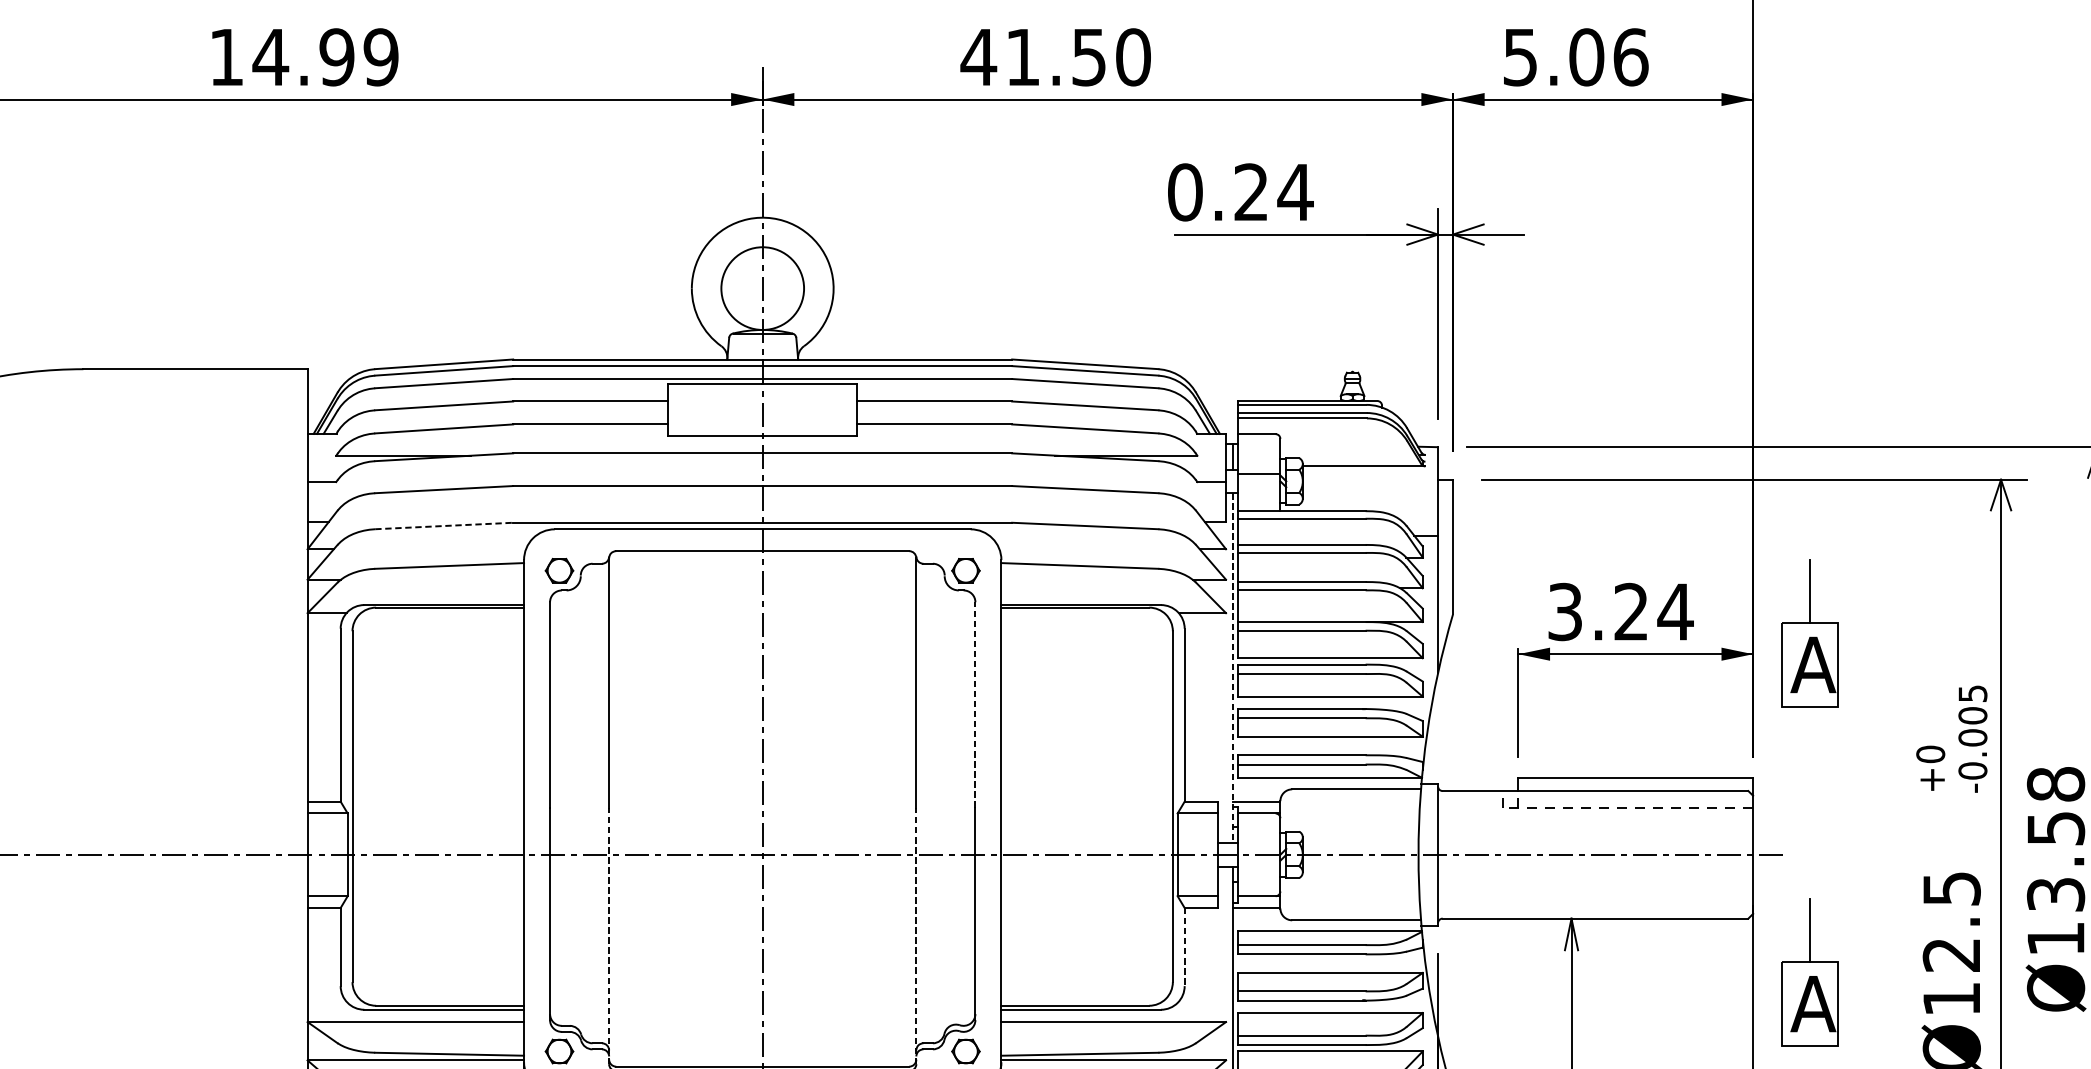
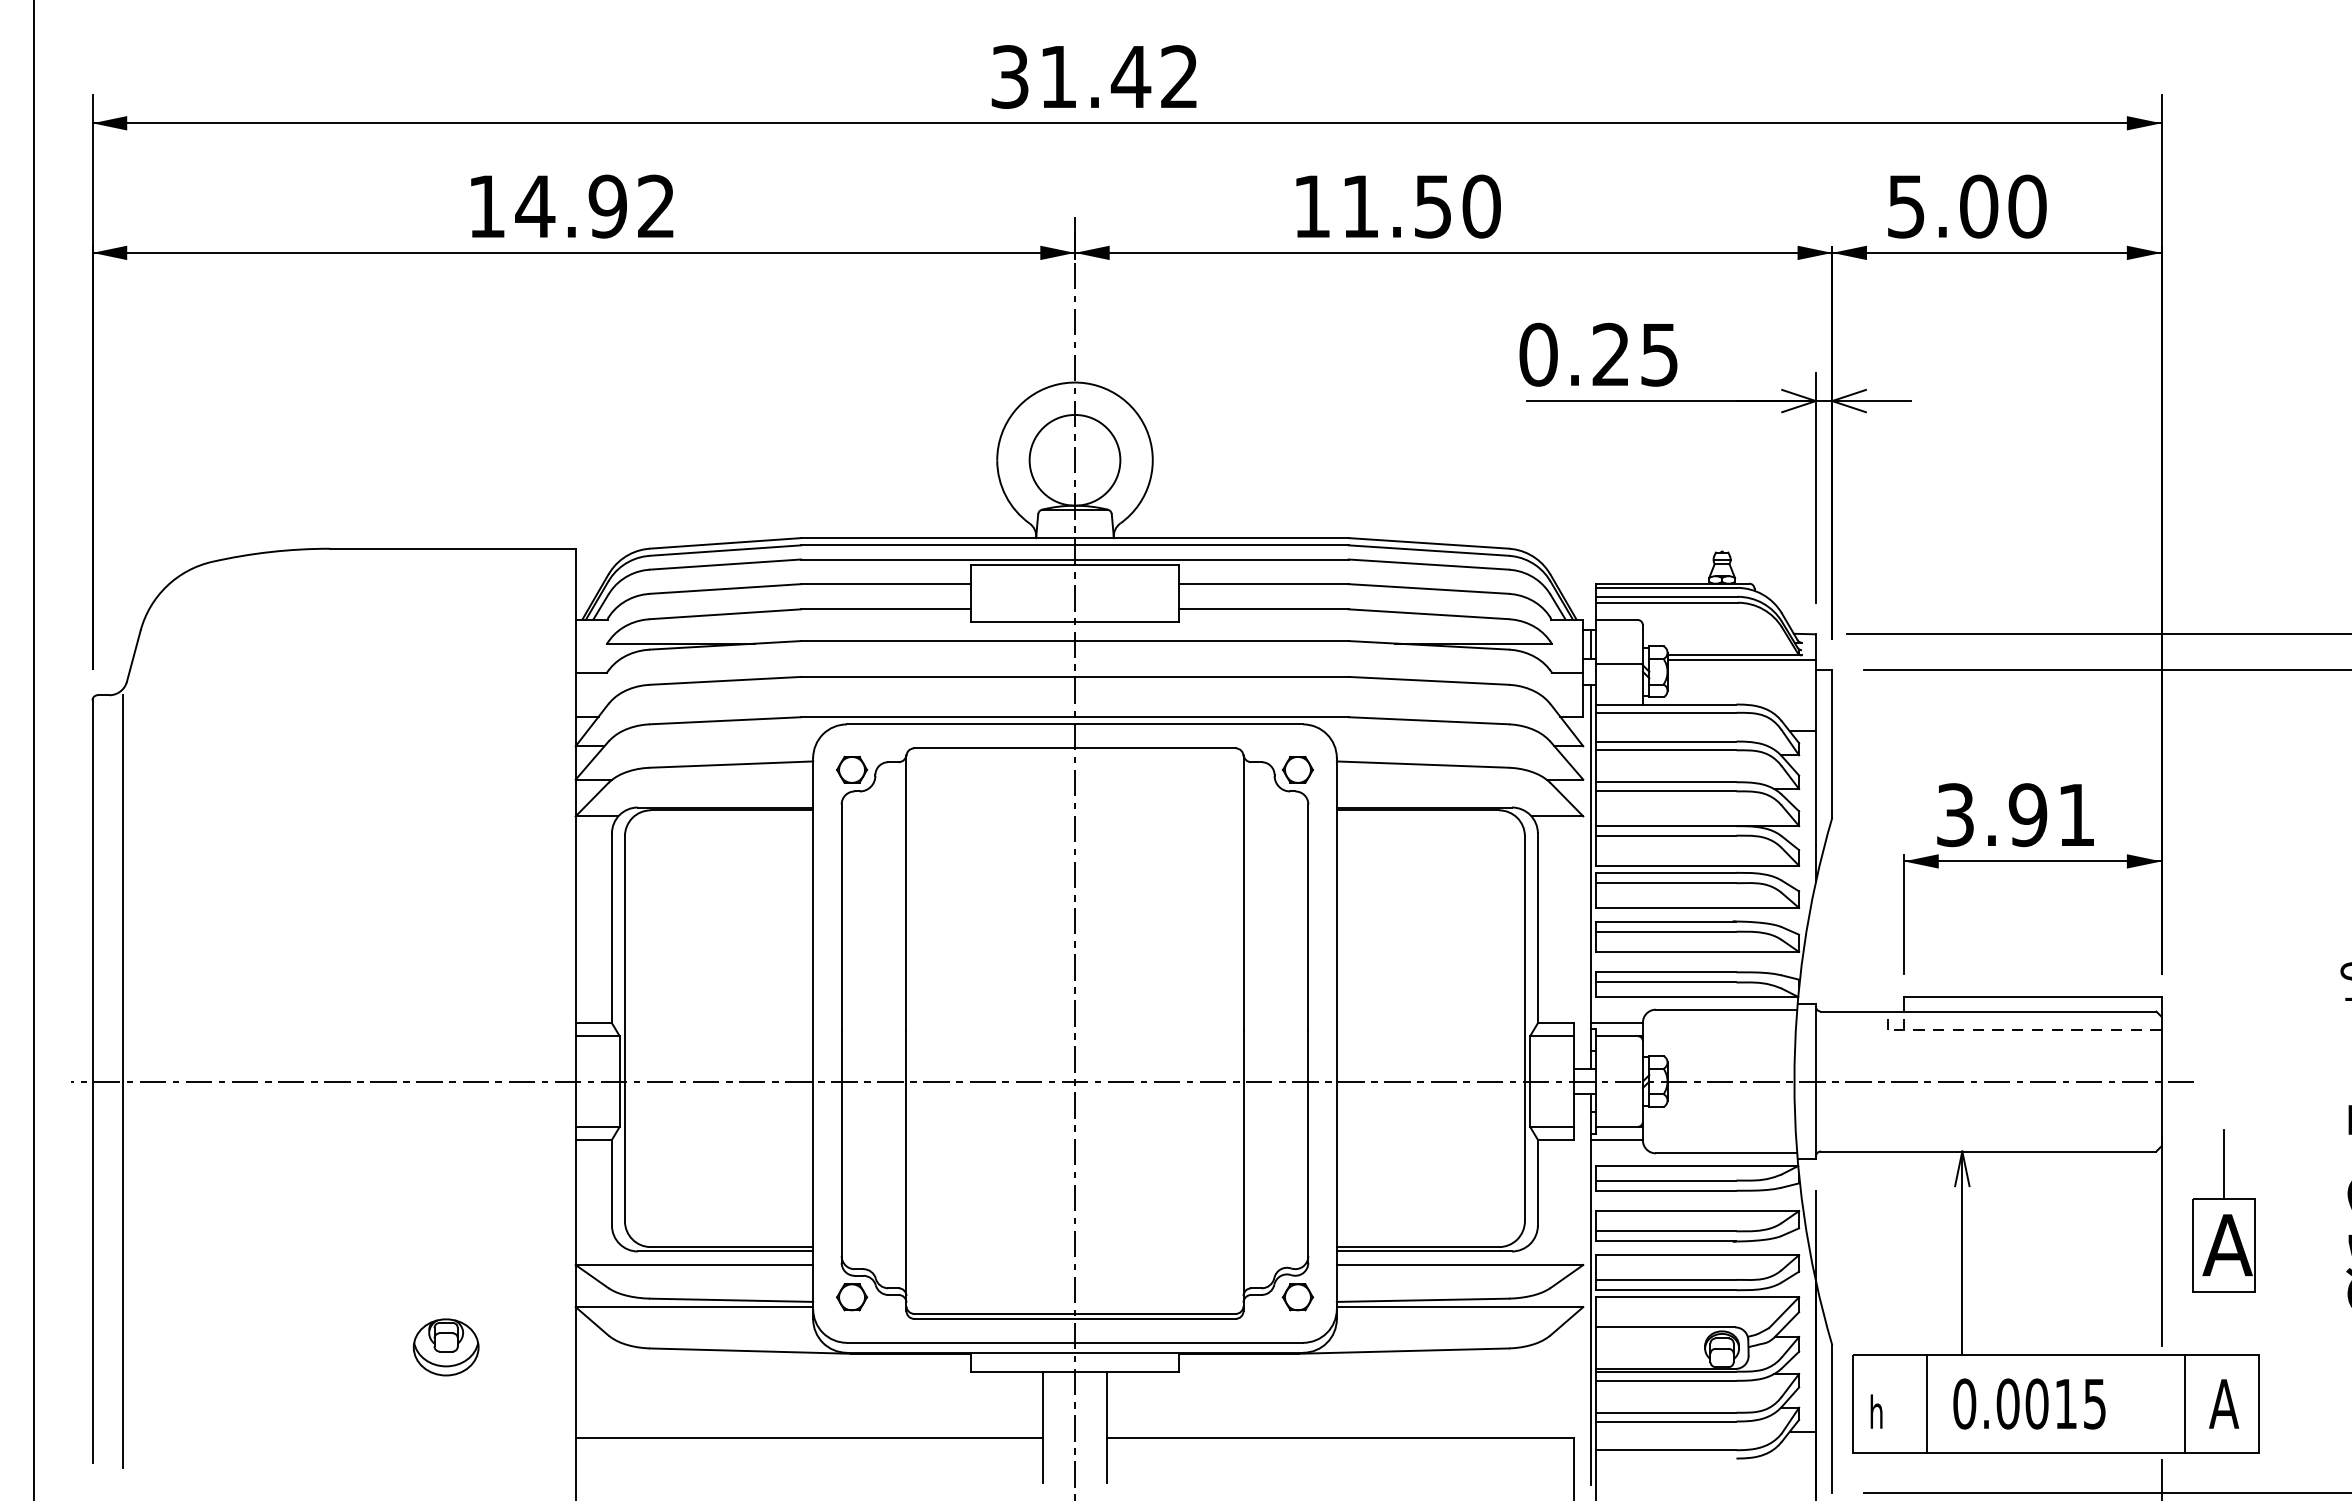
text: (381, 57) -> (656, 206), 14.99 -> 14.92
text: (978, 57) -> (1311, 206), 41.50 -> 11.50
text: (1630, 57) -> (2027, 206), 5.06 -> 5.00
text: (1295, 193) -> (1659, 355), 0.24 -> 0.25
line: (1370, 470) -> (1741, 659), added
line: (444, 525) -> (725, 720), dashed -> solid
text: (1653, 612) -> (2052, 815), 3.24 -> 3.91
part: (1809, 633) -> (2223, 838), removed
line: (1233, 667) -> (1591, 876), dashed -> solid
line: (975, 705) -> (1308, 917), dashed -> solid
line: (609, 935) -> (906, 1170), dashed -> solid
line: (916, 935) -> (1243, 1170), dashed -> solid
line: (1184, 946) -> (1537, 1182), dashed -> solid

